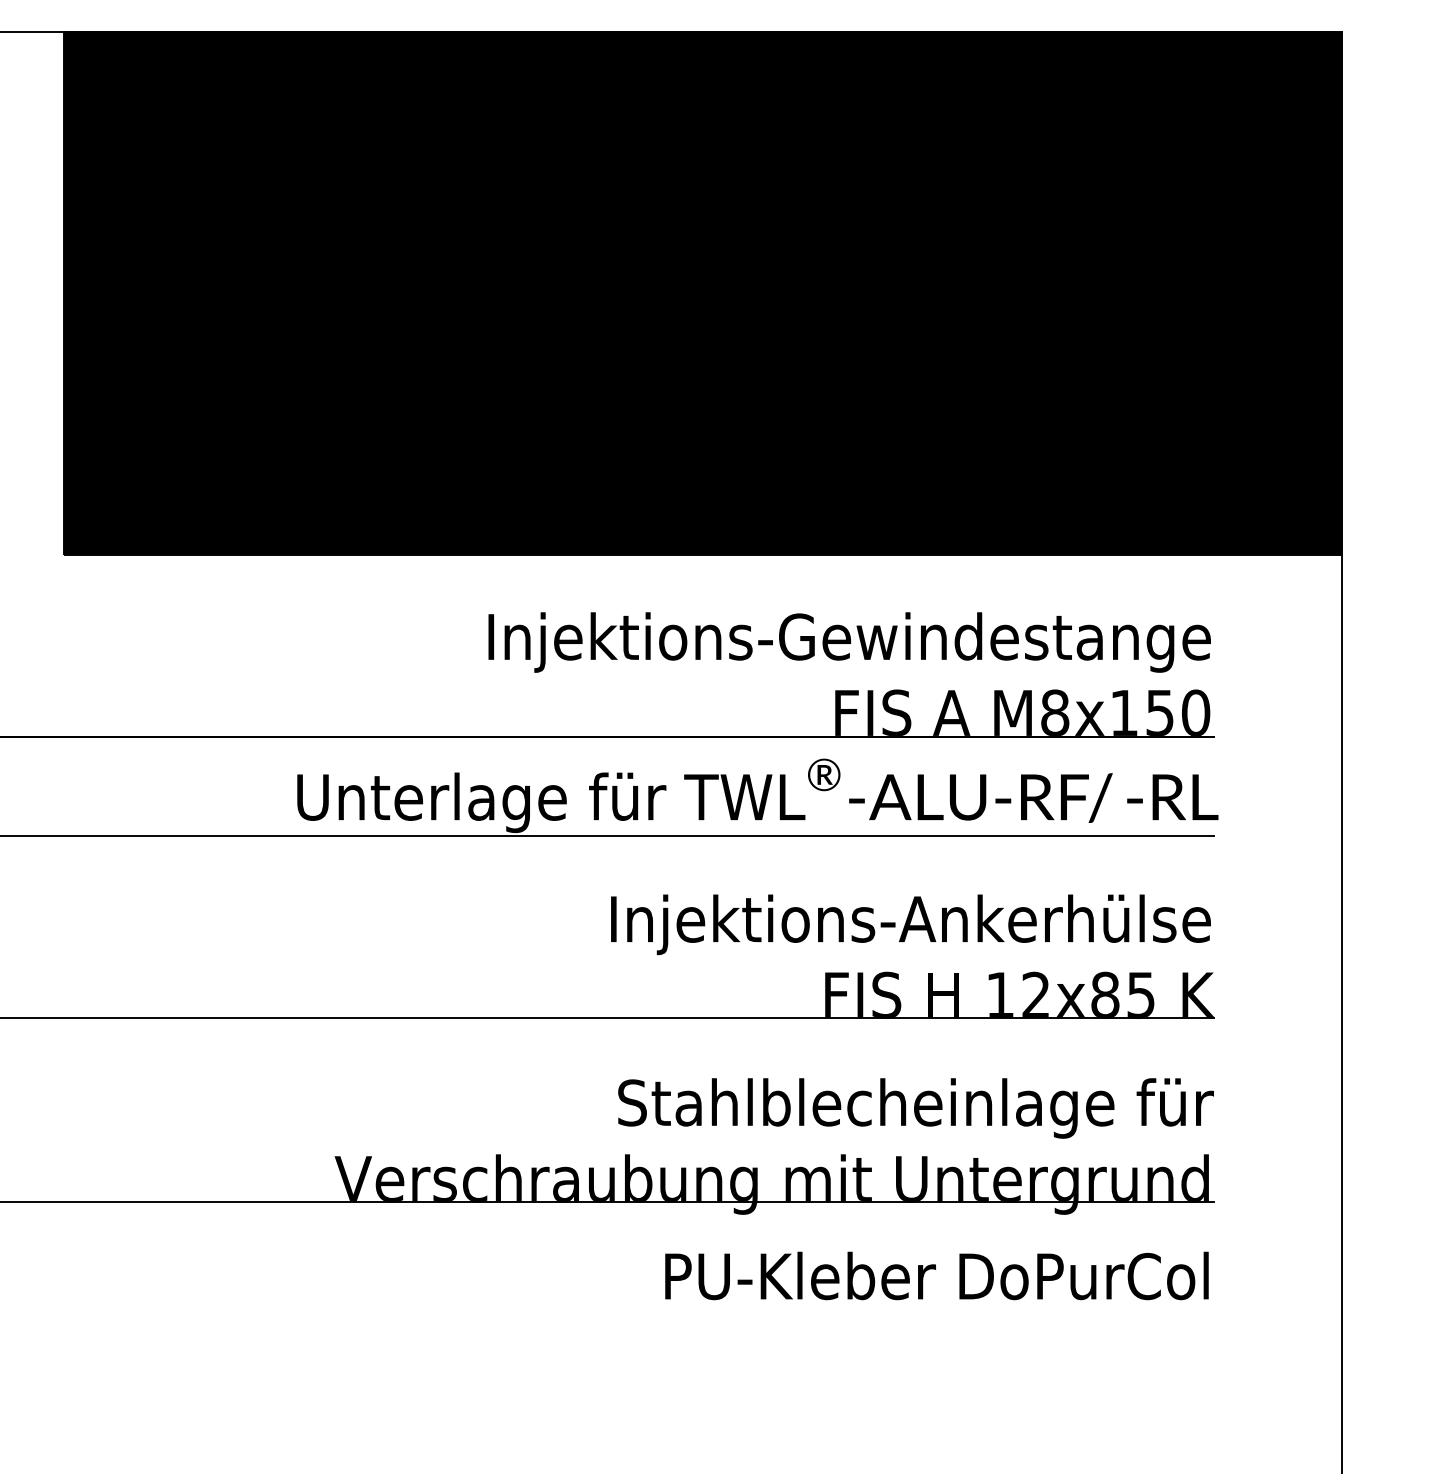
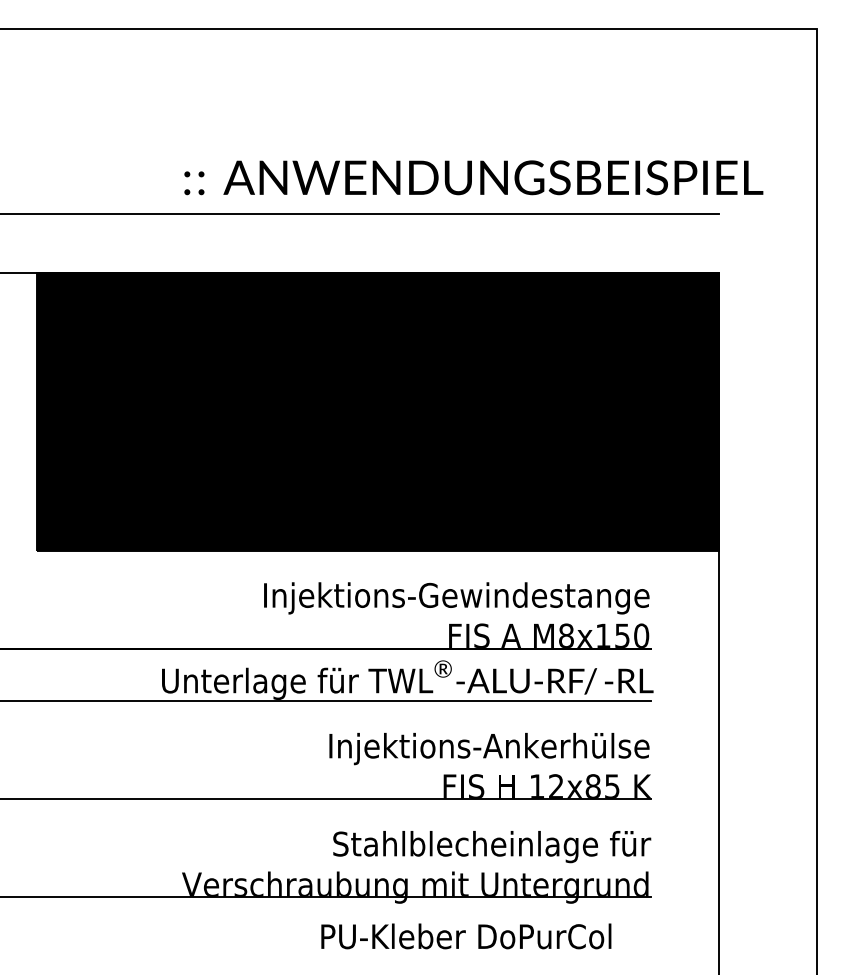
text: (937, 1276) -> (466, 936), moved

